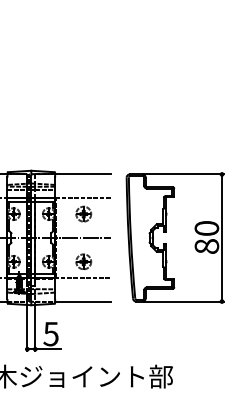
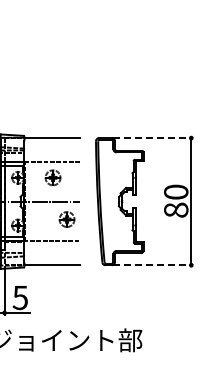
line: (183, 174) -> (152, 138), solid -> dashed
part: (83, 261) -> (66, 219), moved
line: (183, 301) -> (152, 265), solid -> dashed

